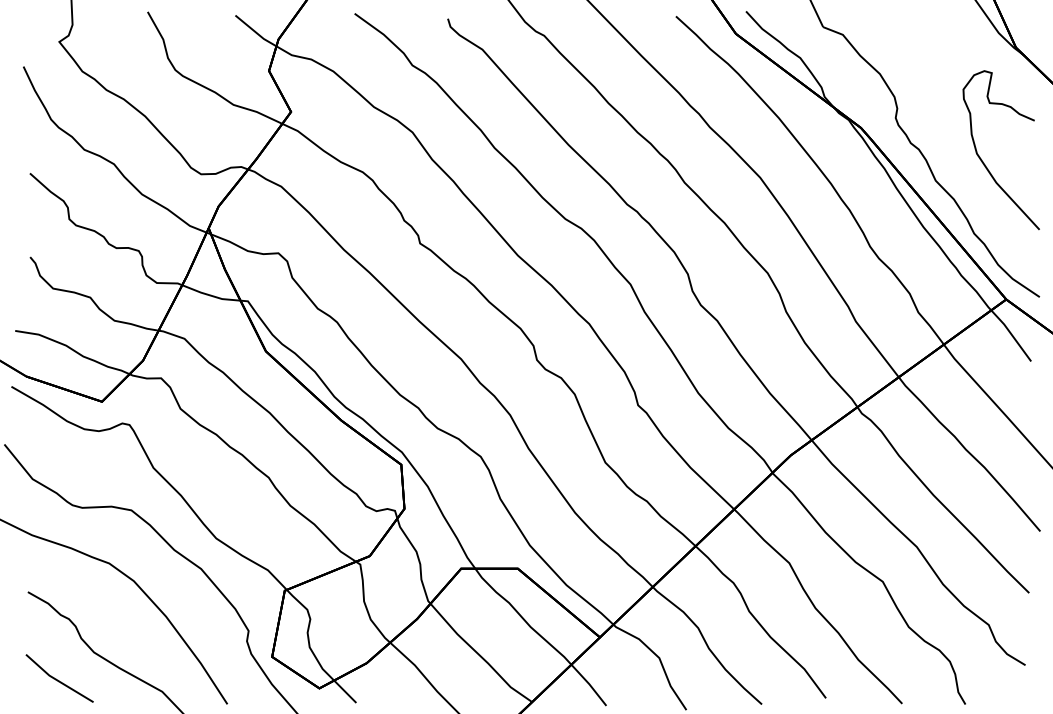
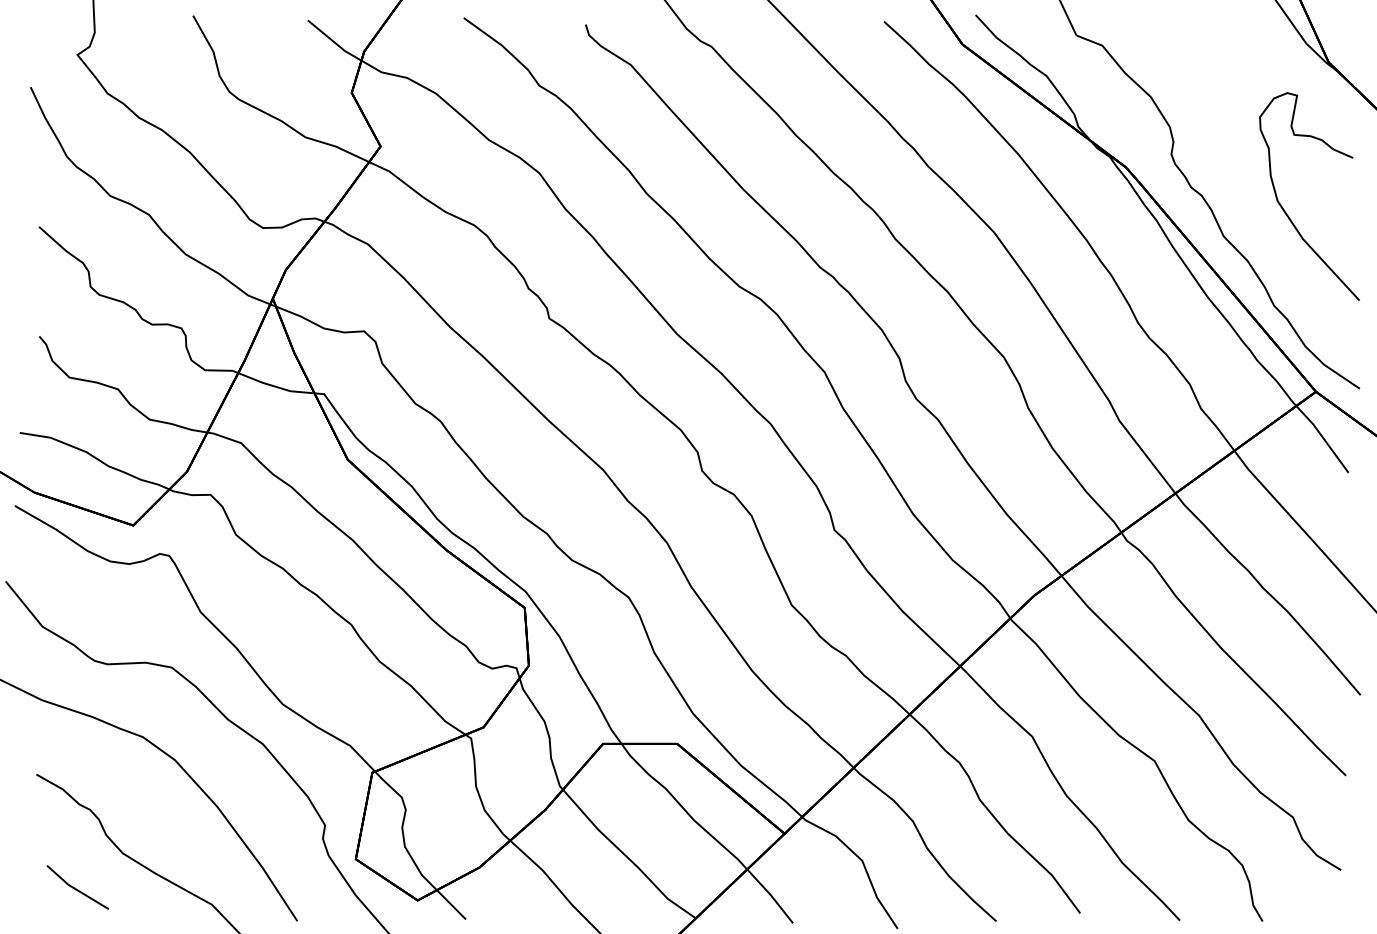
part: (59, 678) -> (77, 887), size x0.7

